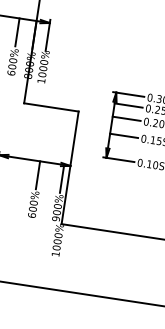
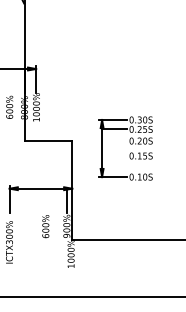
line: (17, 32) -> (9, 81), removed
line: (126, 119) -> (114, 141), removed
line: (124, 136) -> (114, 156), removed
line: (37, 174) -> (45, 200), removed

